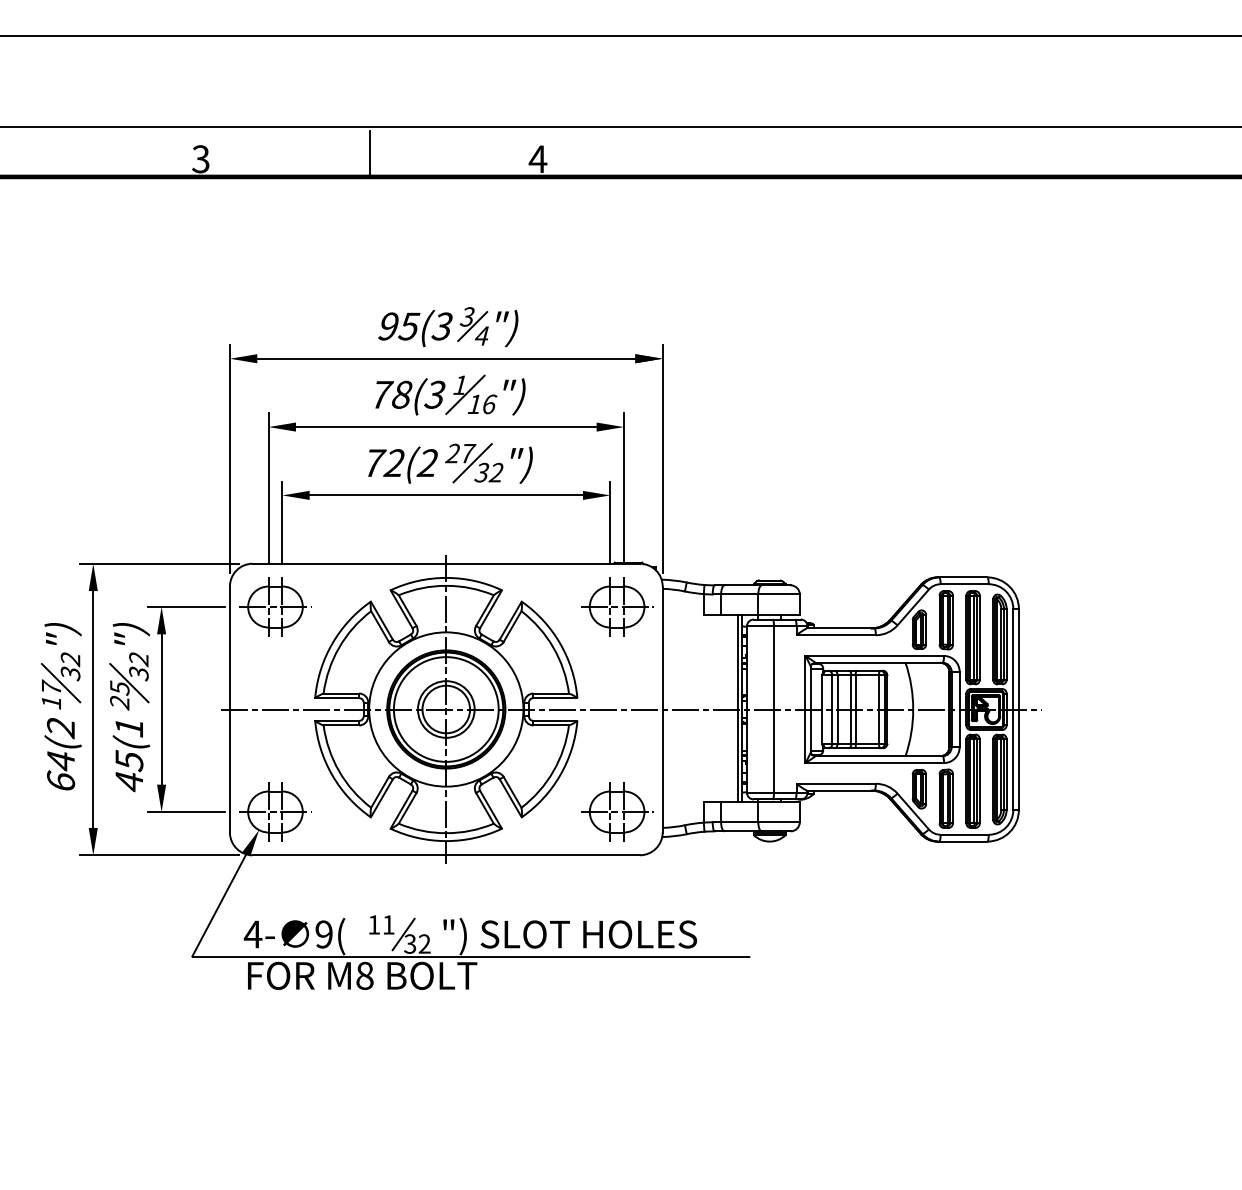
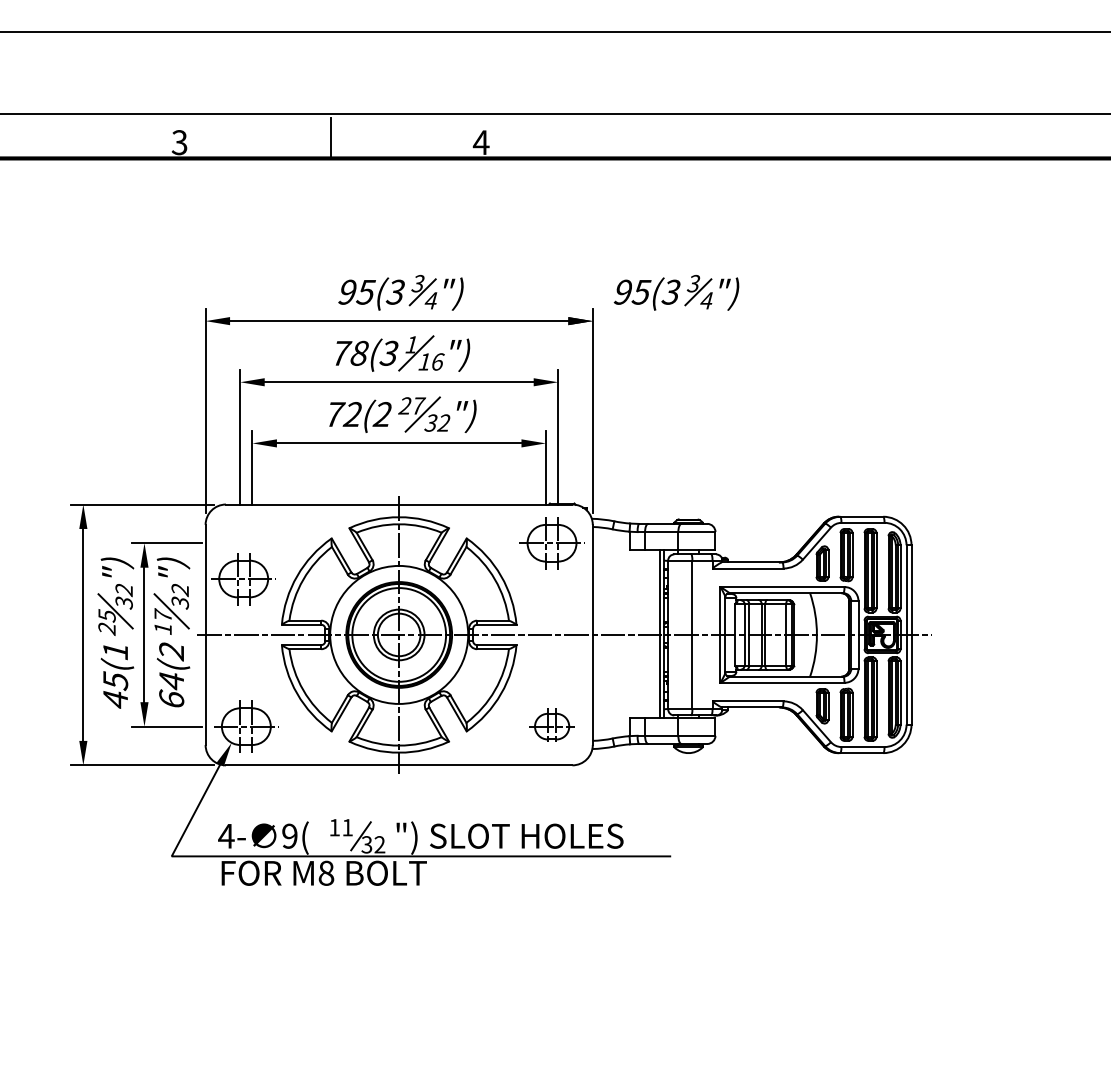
part: (756, 327) -> (676, 293), added
part: (275, 606) -> (243, 578), moved
part: (61, 706) -> (172, 632), moved
part: (617, 811) -> (552, 726), size x0.7

